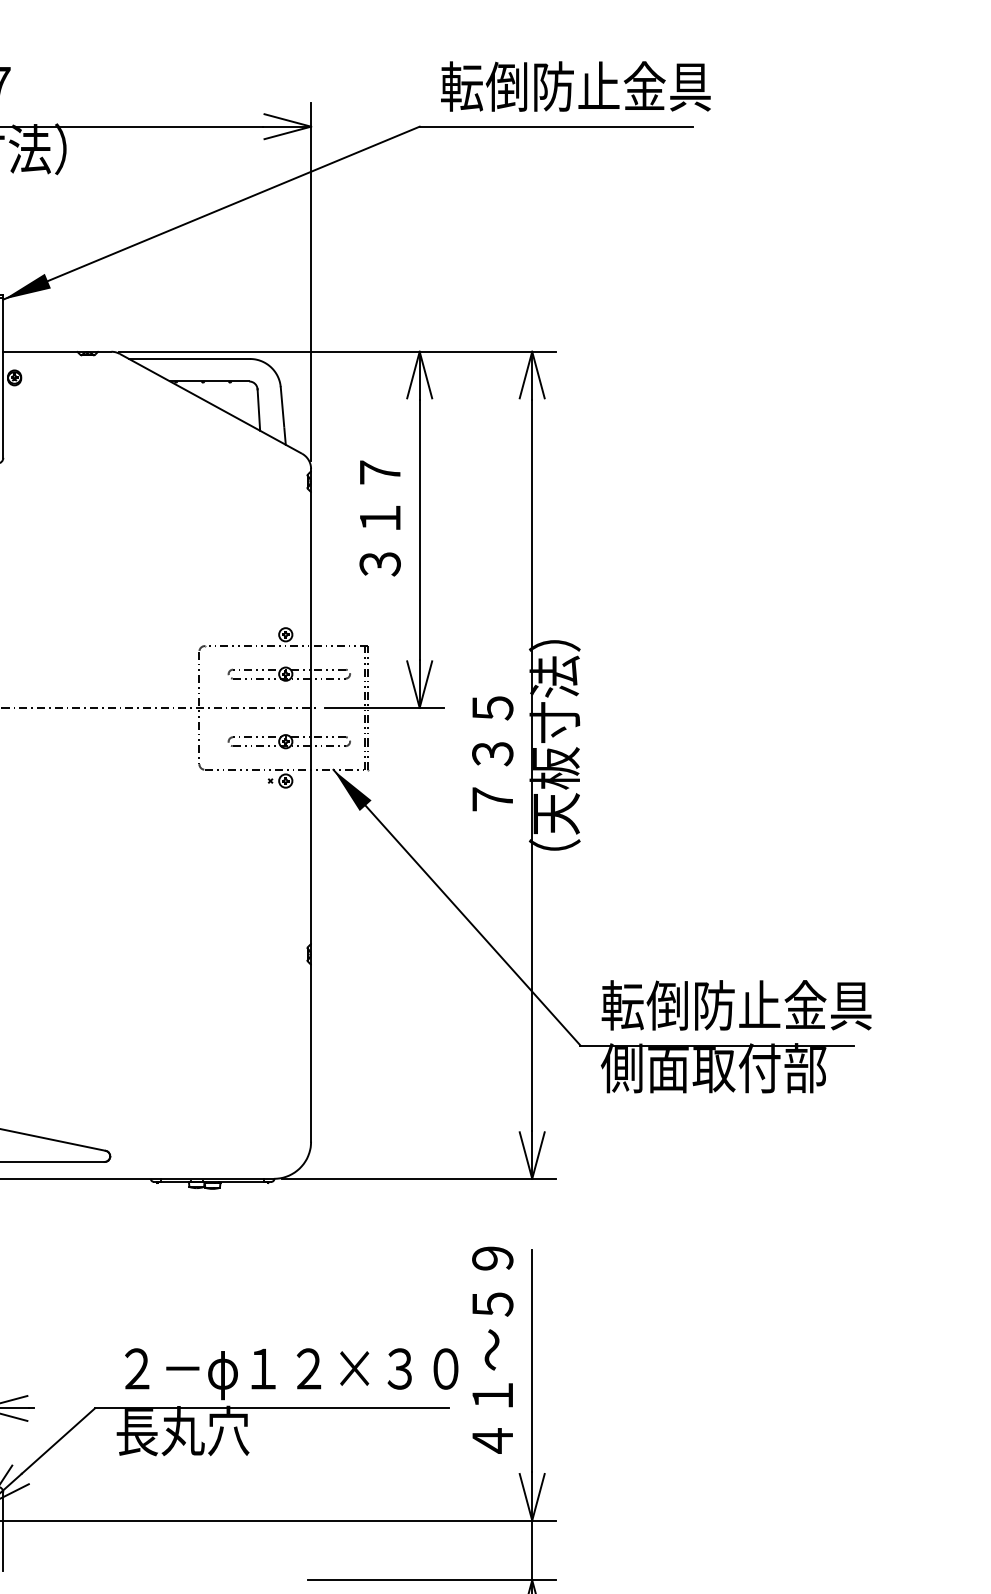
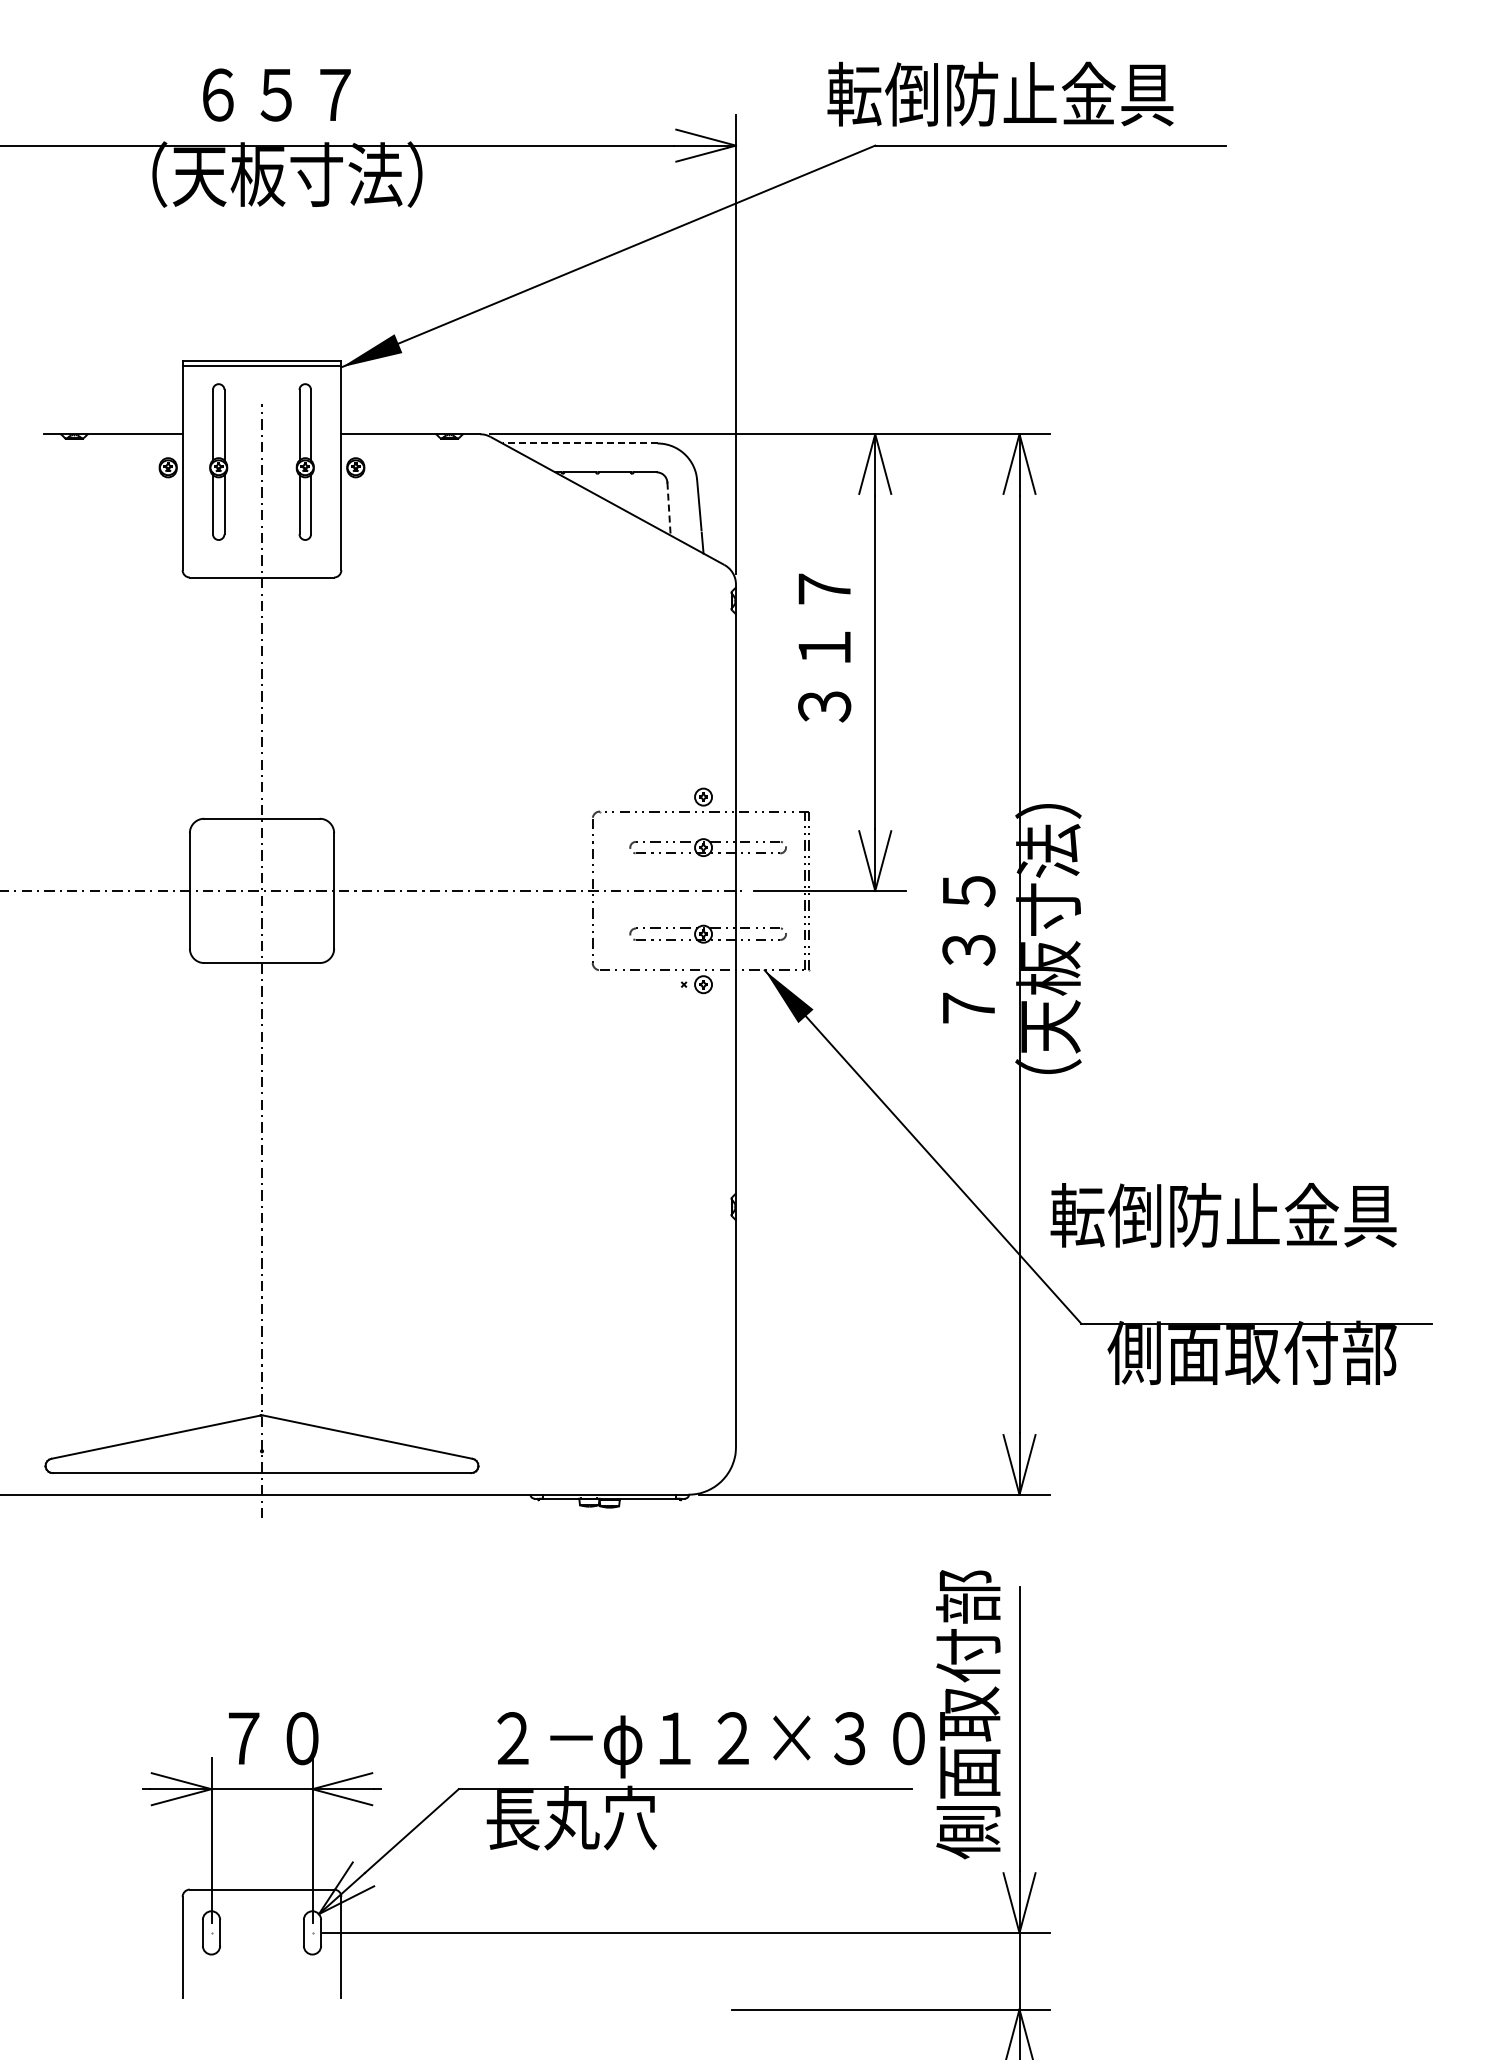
text: (575, 86) -> (1000, 93), moved
line: (189, 358) -> (580, 443), solid -> dashed
line: (259, 410) -> (669, 509), solid -> dashed
text: (736, 1005) -> (1223, 1215), moved
text: (492, 1350) -> (968, 1714), ４１～５９ -> 側面取付部

